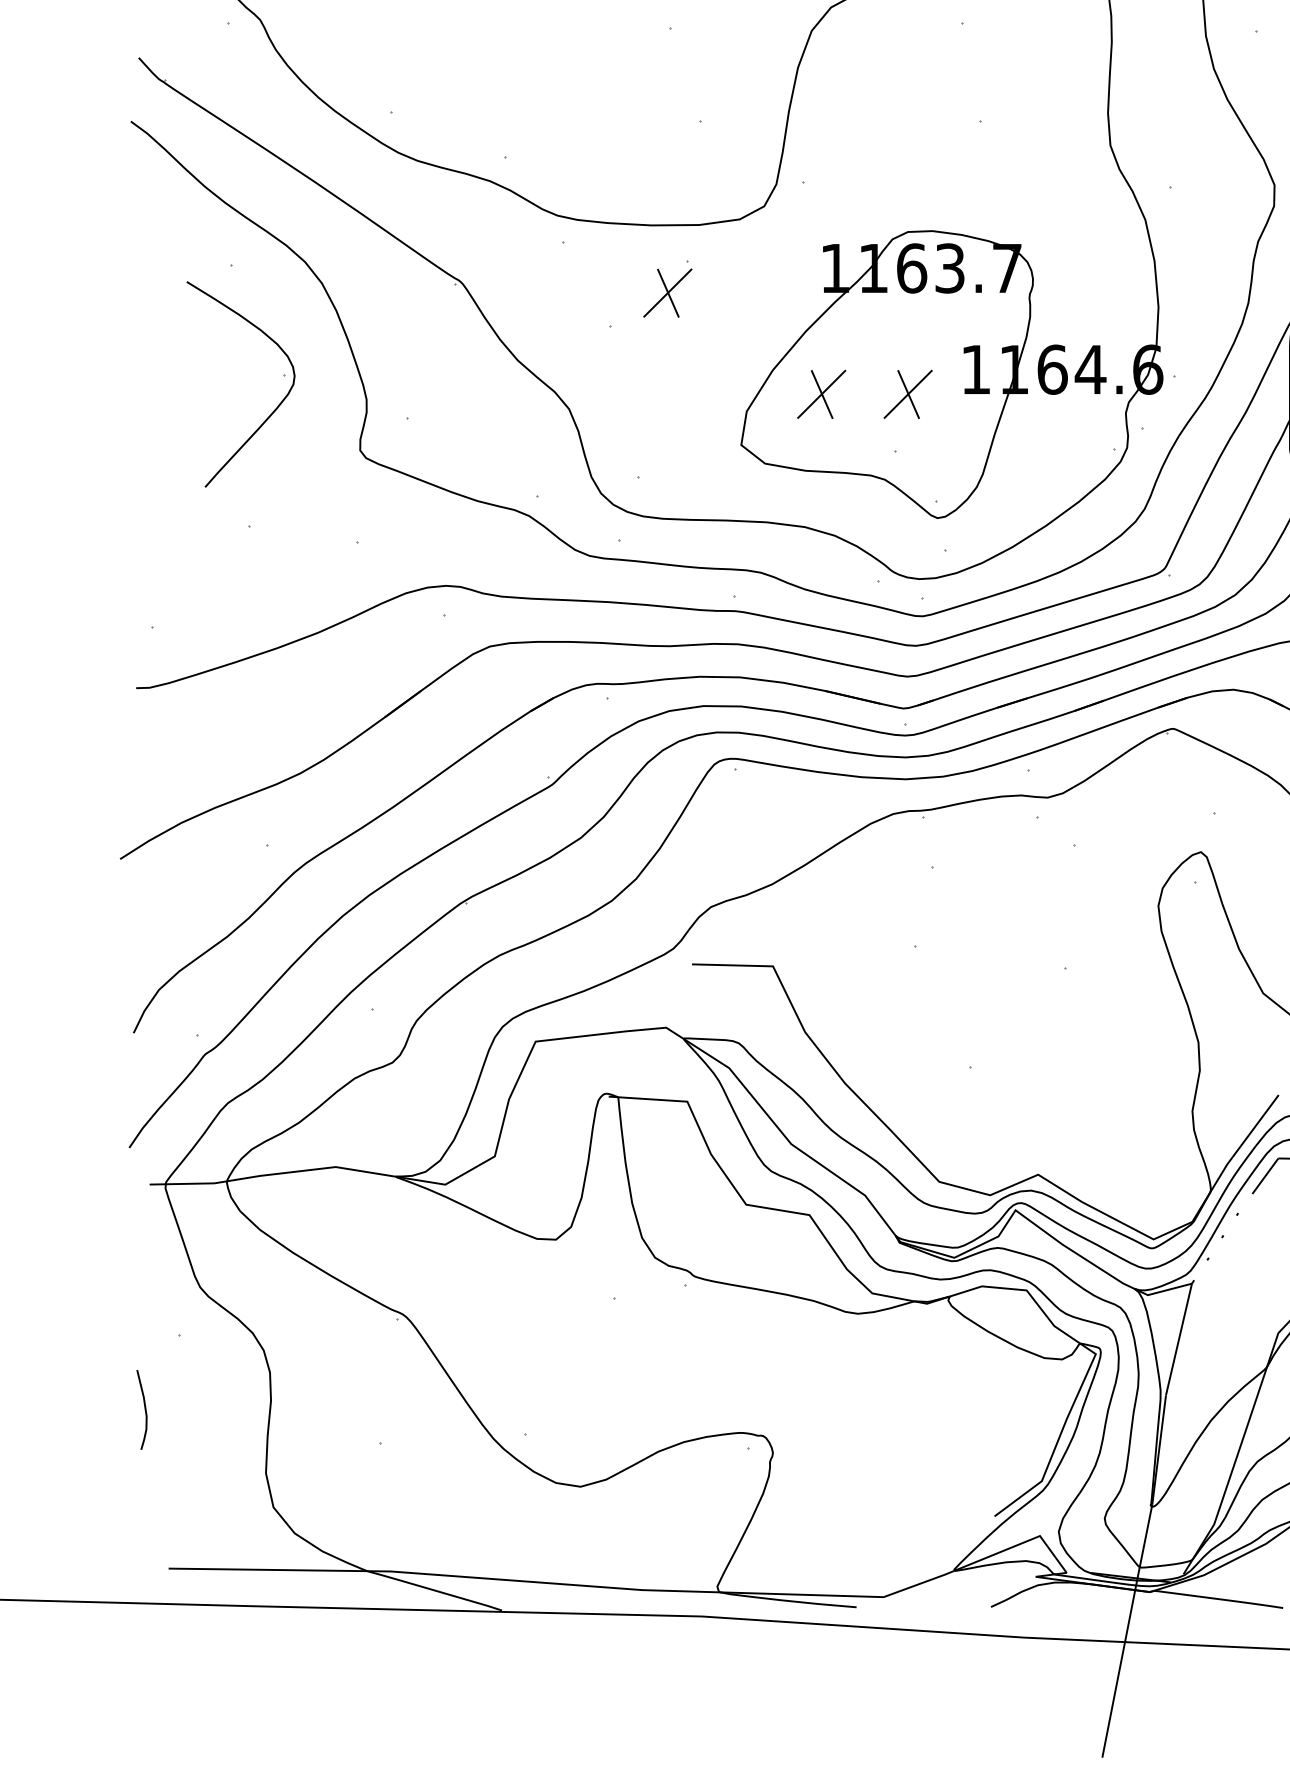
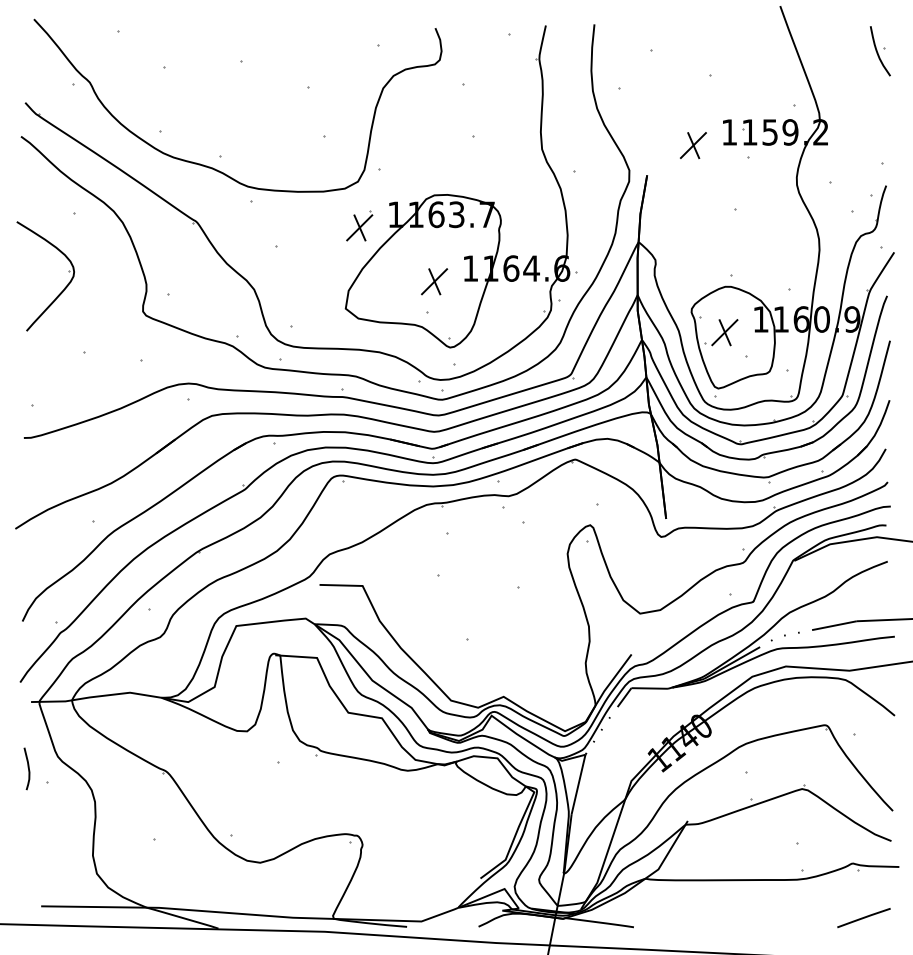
part: (667, 288) -> (359, 225), moved
part: (821, 393) -> (388, 281), removed
part: (270, 412) -> (61, 291), moved
curve: (142, 1407) -> (27, 767), moved

